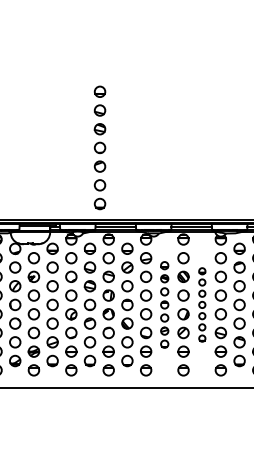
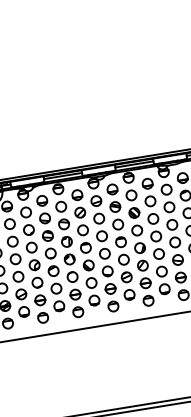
part: (99, 147) -> (35, 104), removed
part: (164, 304) -> (120, 241), size x1.43
part: (202, 304) -> (156, 236), size x1.67

